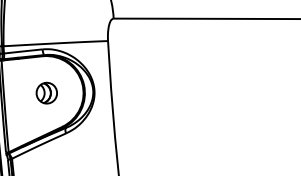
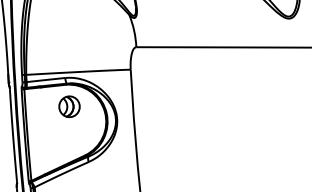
part: (46, 92) -> (69, 106), moved

